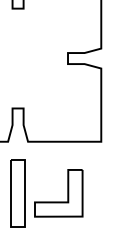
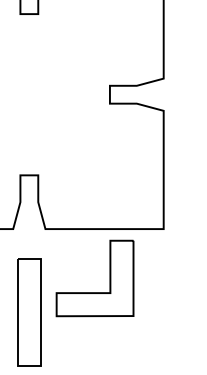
part: (58, 201) -> (94, 291), moved

